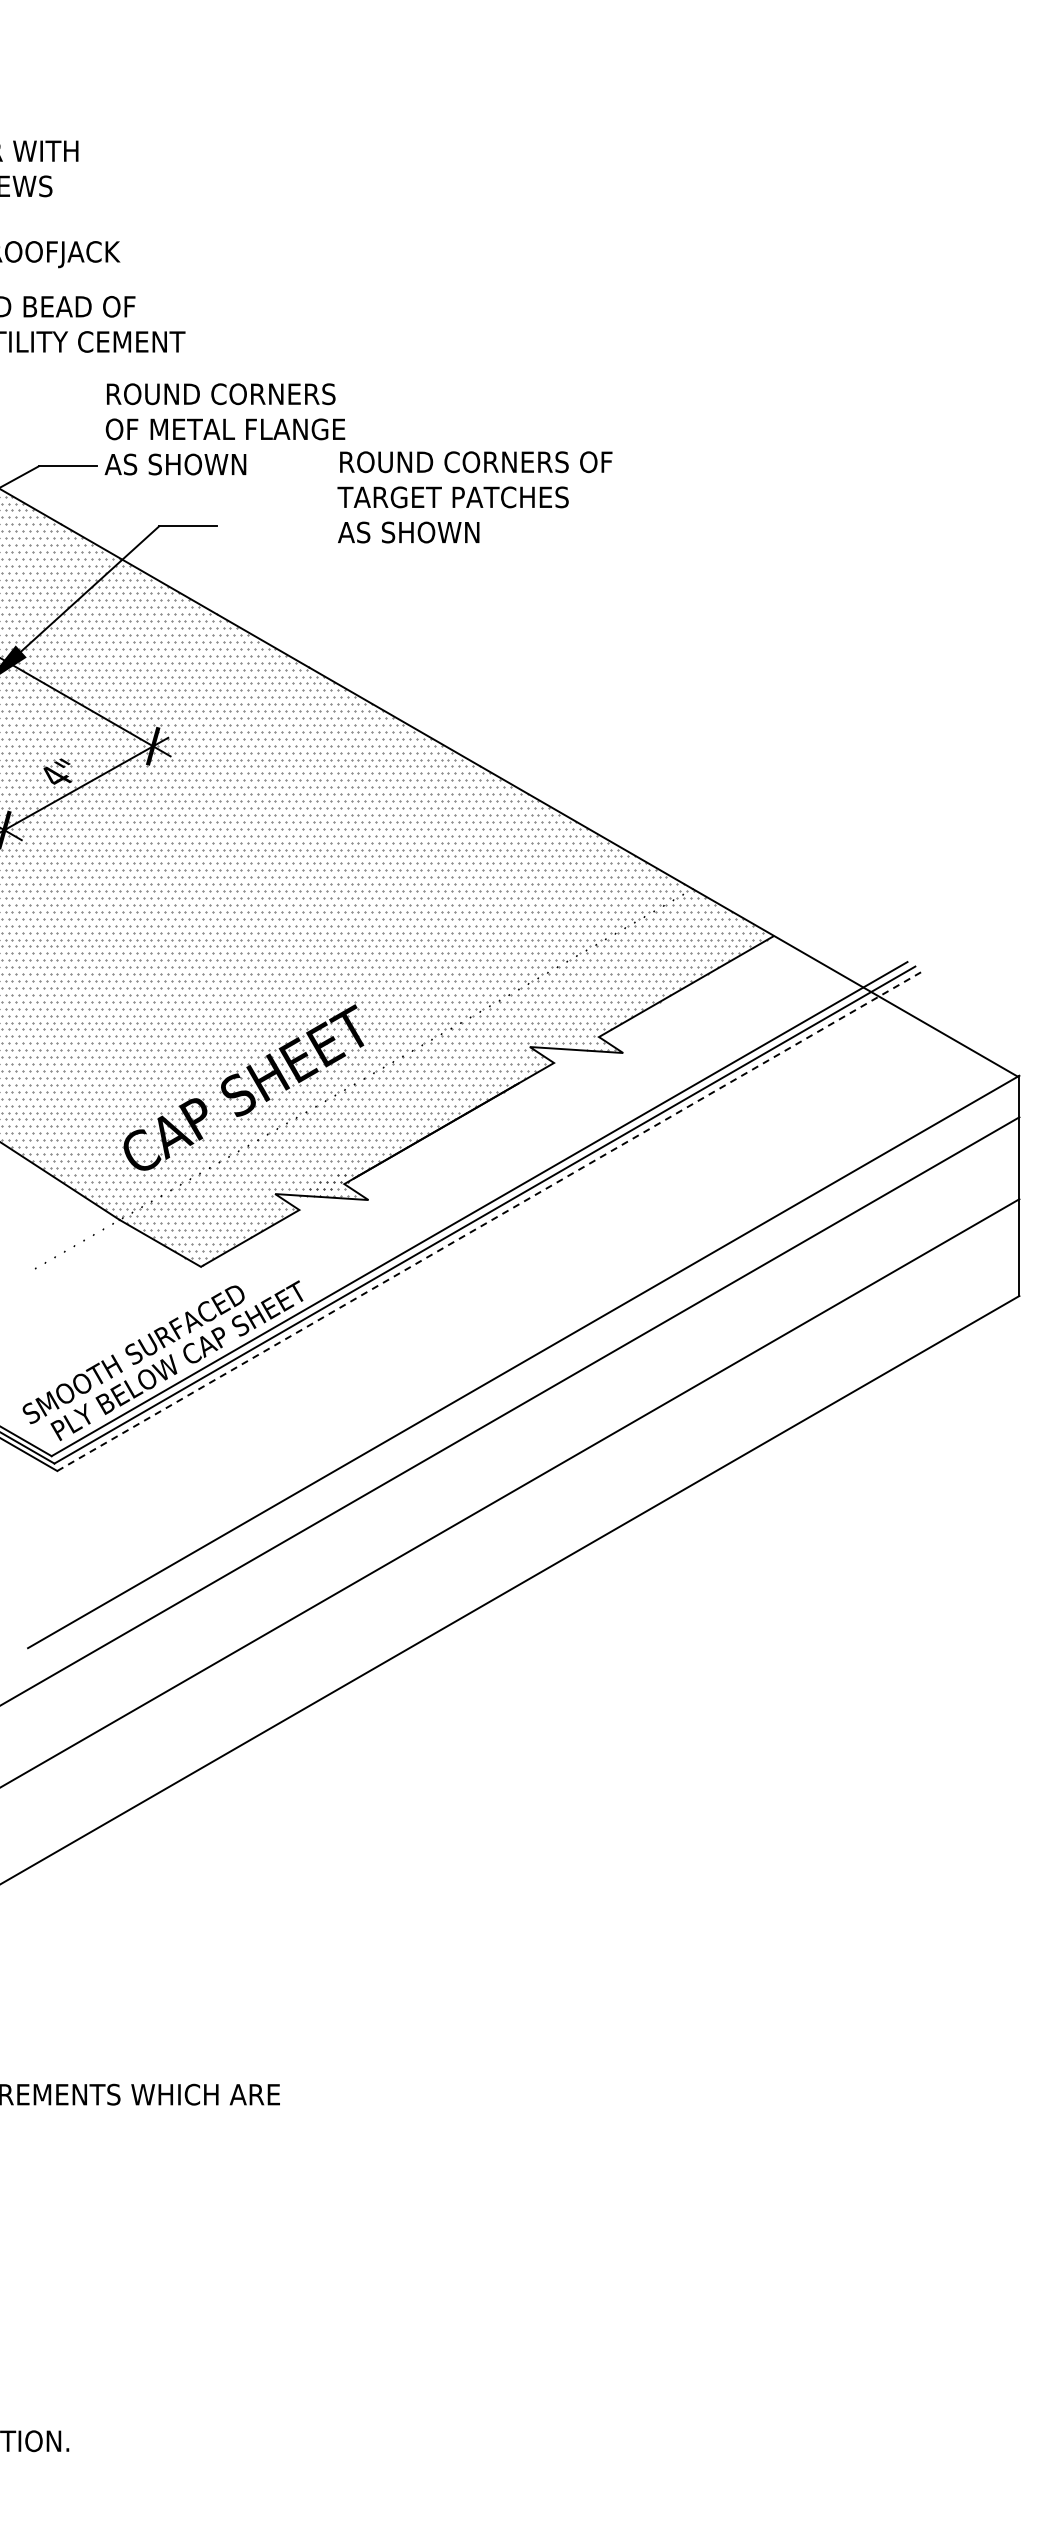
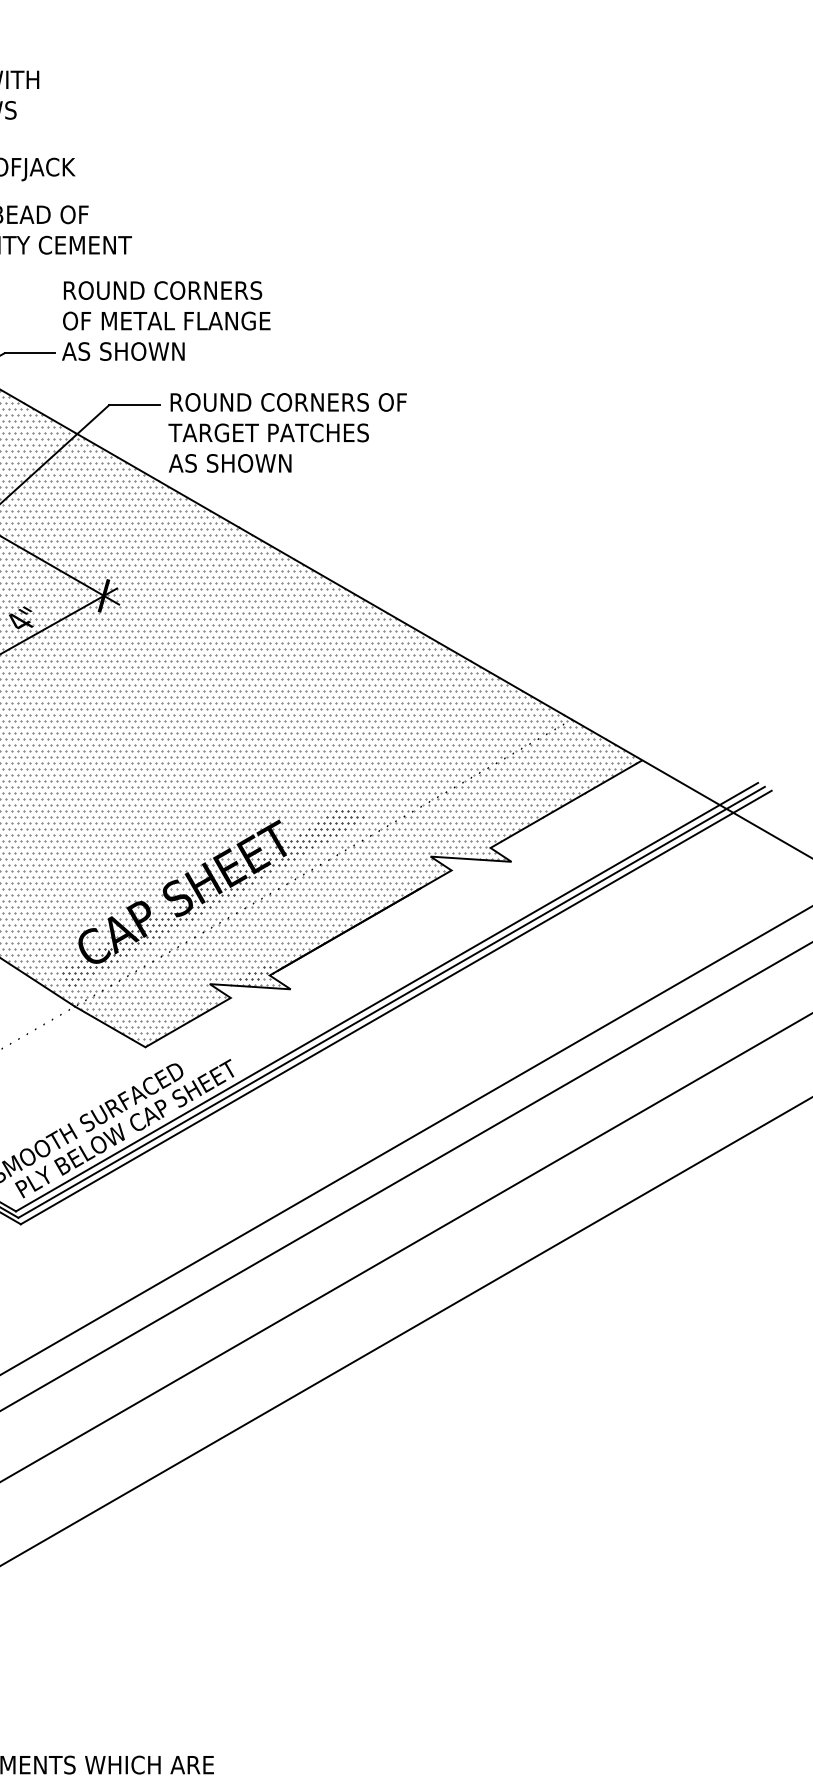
text: (474, 497) -> (287, 433), moved
hatch: (278, 1094) -> (212, 897), added
line: (490, 1221) -> (396, 1007), dashed -> solid

